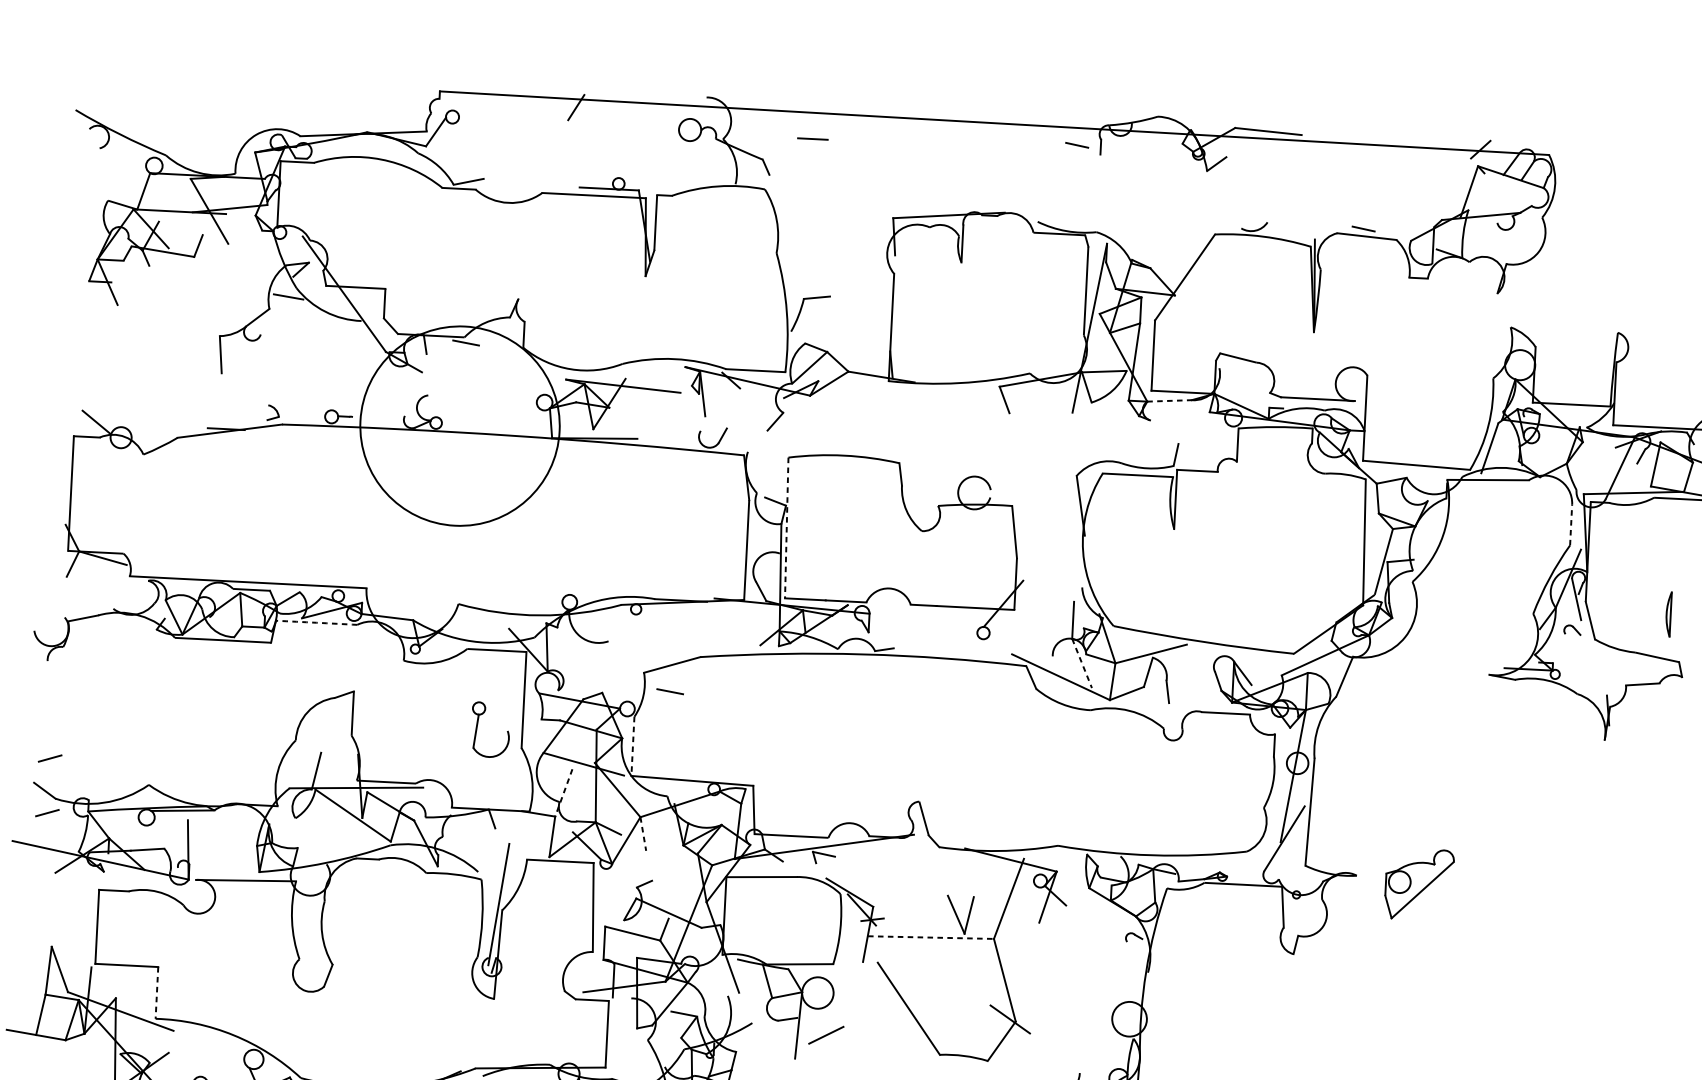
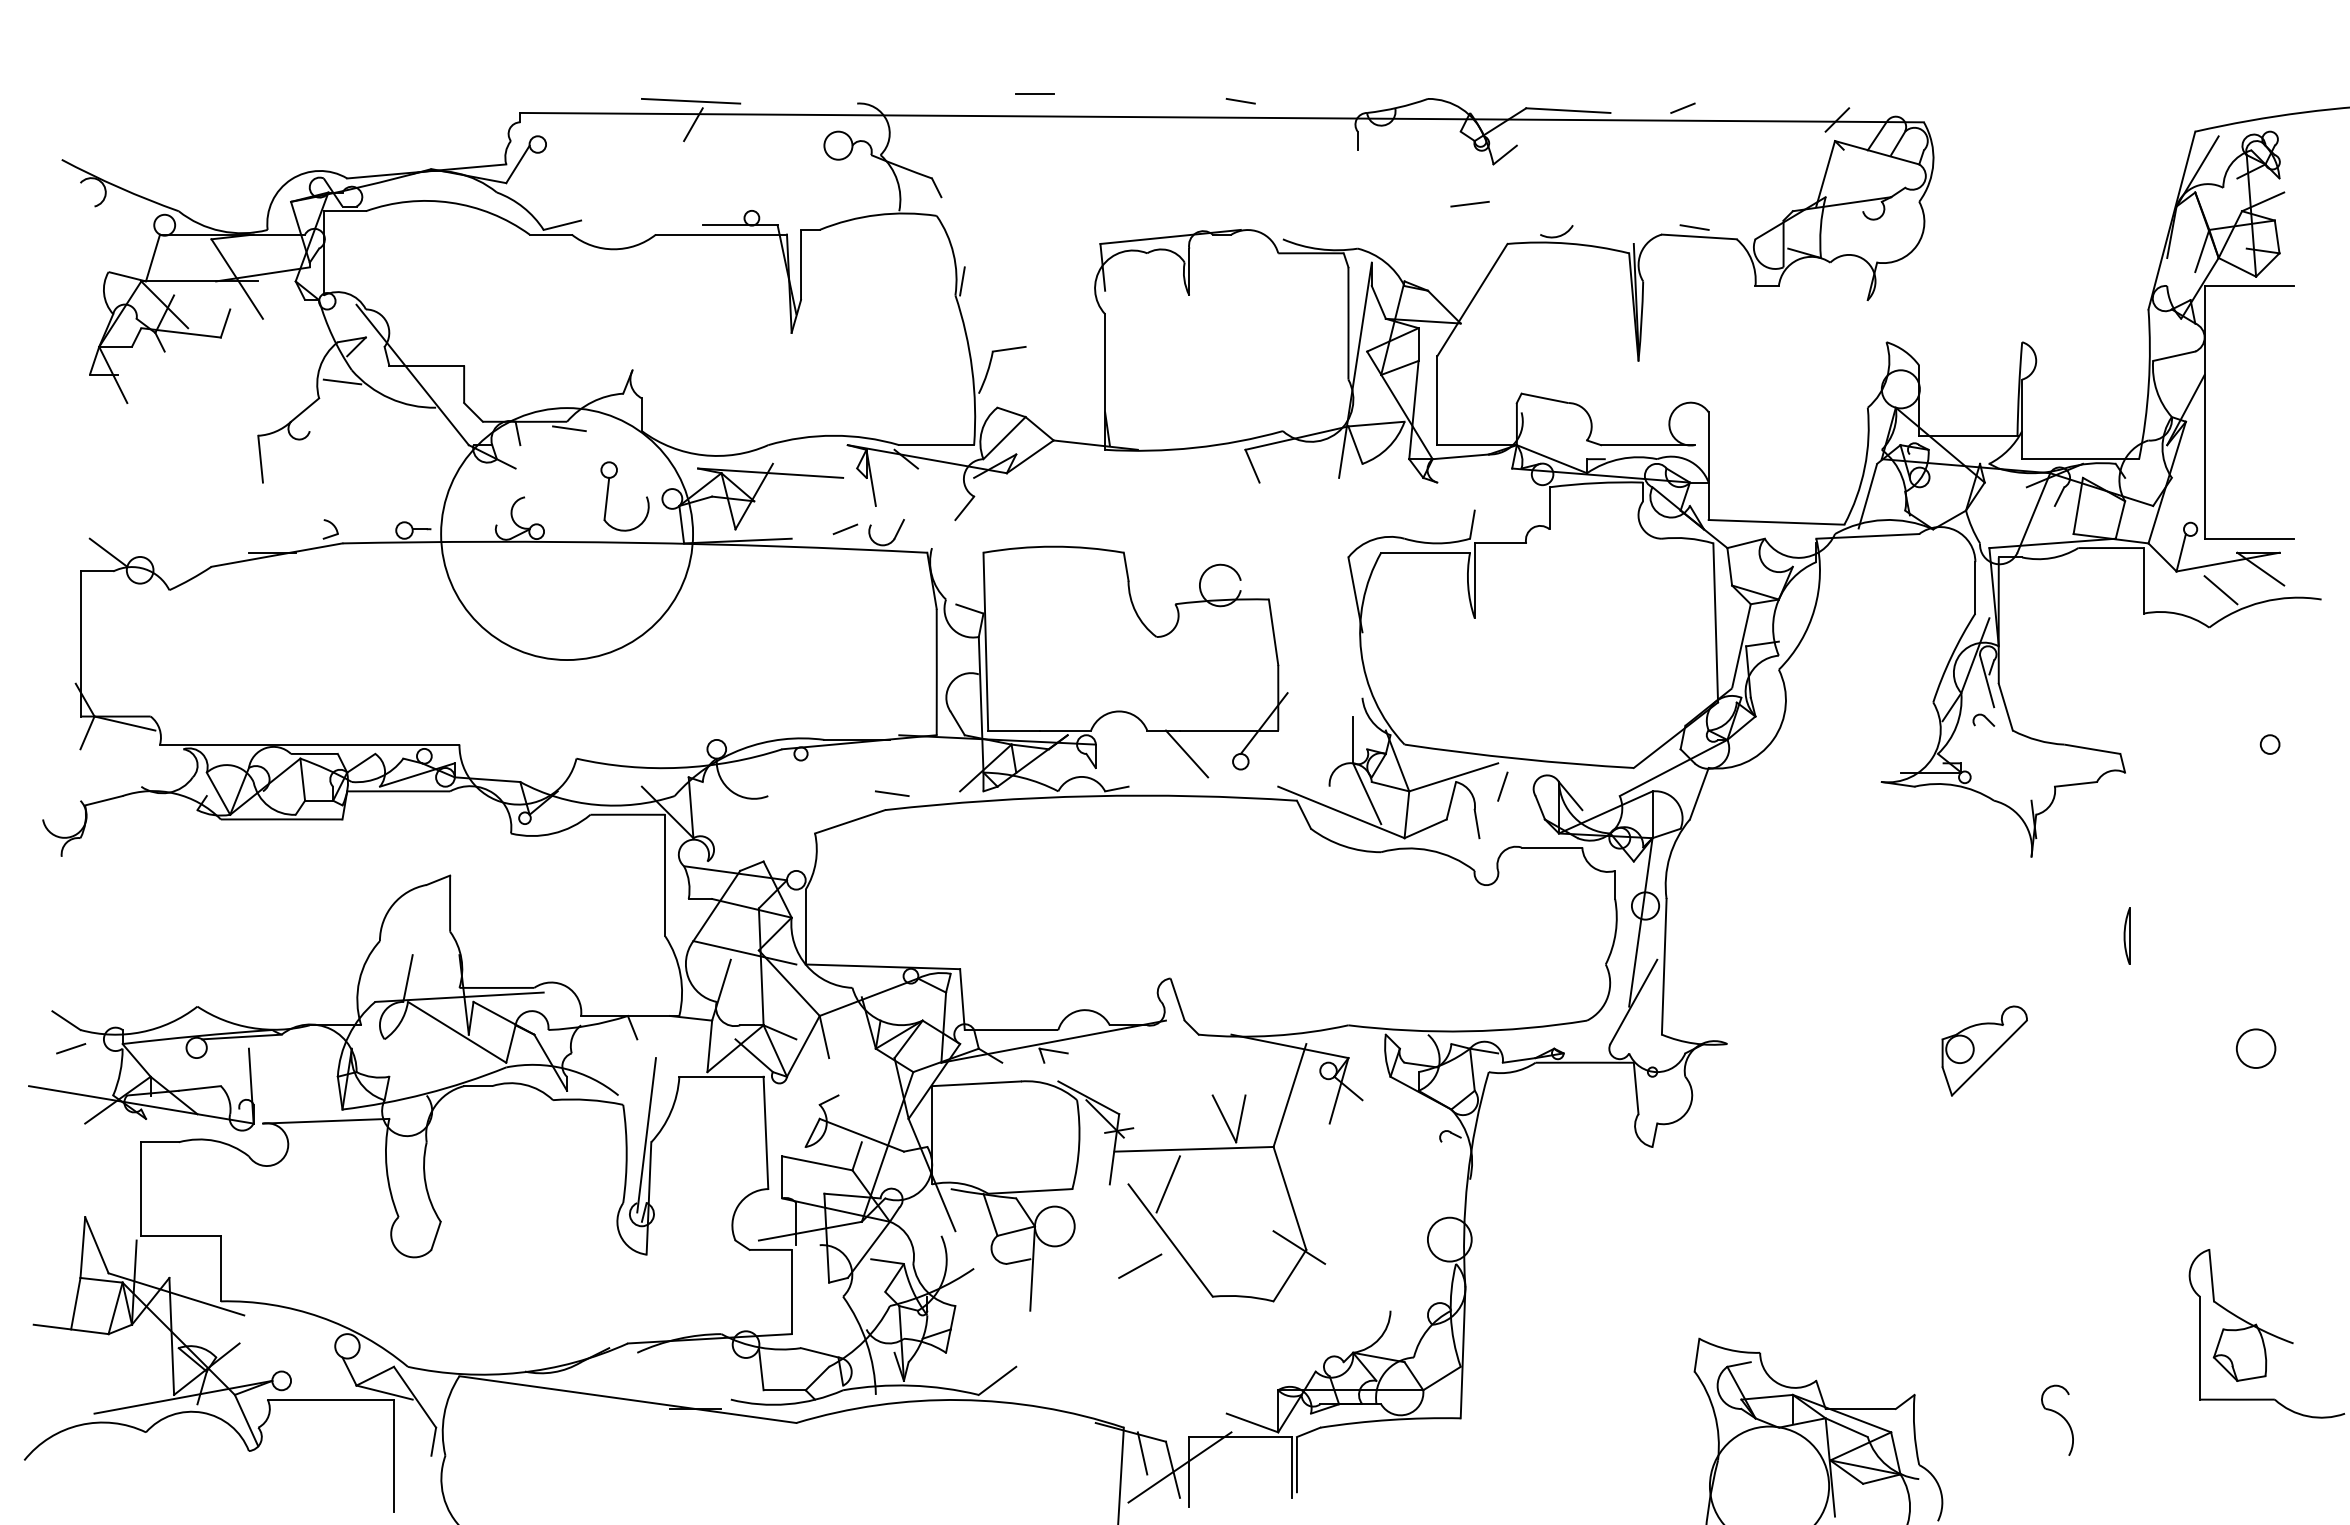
line: (574, 88) -> (690, 100), added
line: (1358, 133) -> (1682, 107), added
line: (812, 138) -> (1034, 93), moved
line: (1076, 145) -> (1240, 101), moved
line: (1186, 201) -> (1469, 204), added
line: (782, 242) -> (962, 281), added
line: (1170, 400) -> (1461, 456), dashed -> solid
line: (680, 433) -> (845, 529), added
line: (1571, 524) -> (1975, 587), dashed -> solid
line: (786, 527) -> (985, 641), dashed -> solid
part: (1668, 613) -> (2126, 935), moved
arc: (316, 622) -> (398, 791), dashed -> solid
line: (940, 624) -> (1186, 753), added
line: (1189, 663) -> (1502, 786), added
line: (1082, 664) -> (1367, 794), dashed -> solid
line: (670, 691) -> (892, 793), moved
part: (477, 728) -> (608, 495), moved
line: (632, 746) -> (805, 927), dashed -> solid
line: (50, 758) -> (71, 979), removed
line: (563, 793) -> (721, 990), dashed -> solid
line: (643, 834) -> (824, 1037), dashed -> solid
part: (1419, 884) -> (1984, 1050), moved
line: (931, 937) -> (1194, 1149), dashed -> solid
line: (909, 964) -> (1168, 1184), added
line: (156, 992) -> (220, 1268), dashed -> solid
line: (826, 1034) -> (1140, 1265), moved

